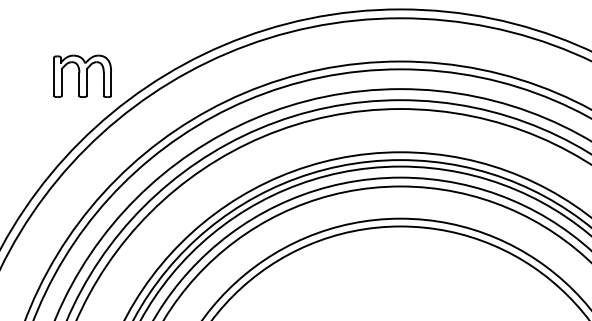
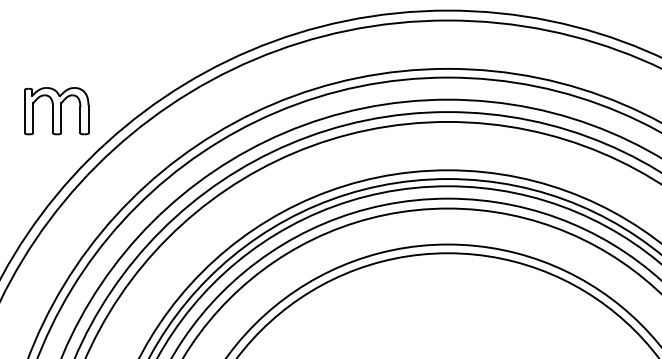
part: (82, 75) -> (56, 110), moved

